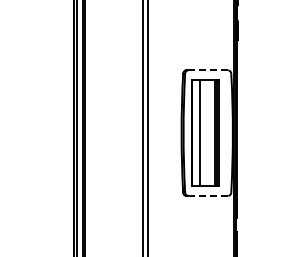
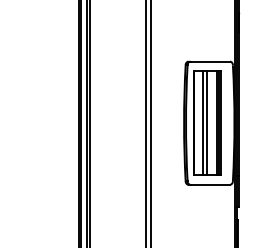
line: (207, 70) -> (209, 61), dashed -> solid
line: (204, 133) -> (206, 123), added
line: (208, 195) -> (210, 184), dashed -> solid

